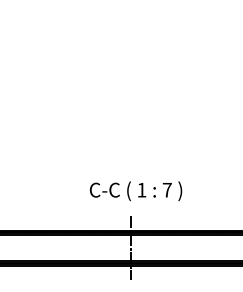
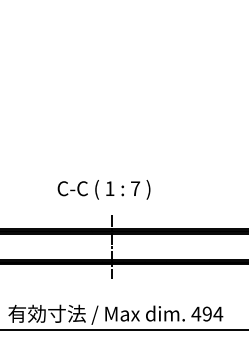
text: (135, 190) -> (103, 189), moved

